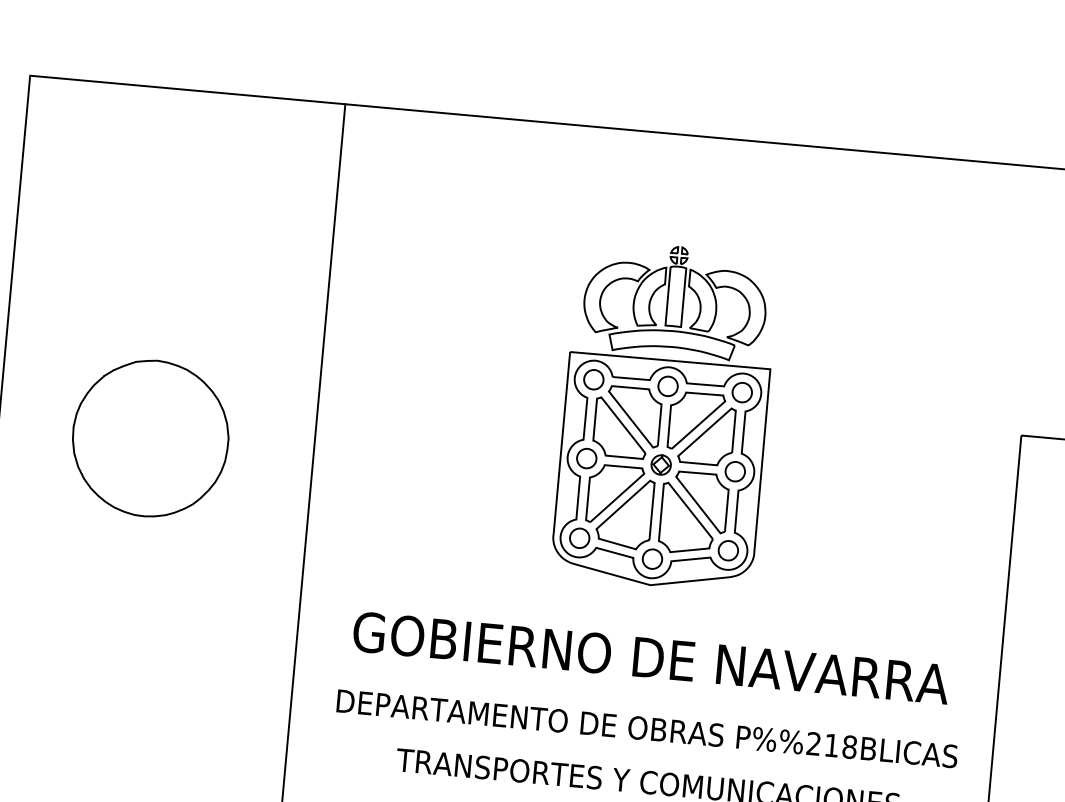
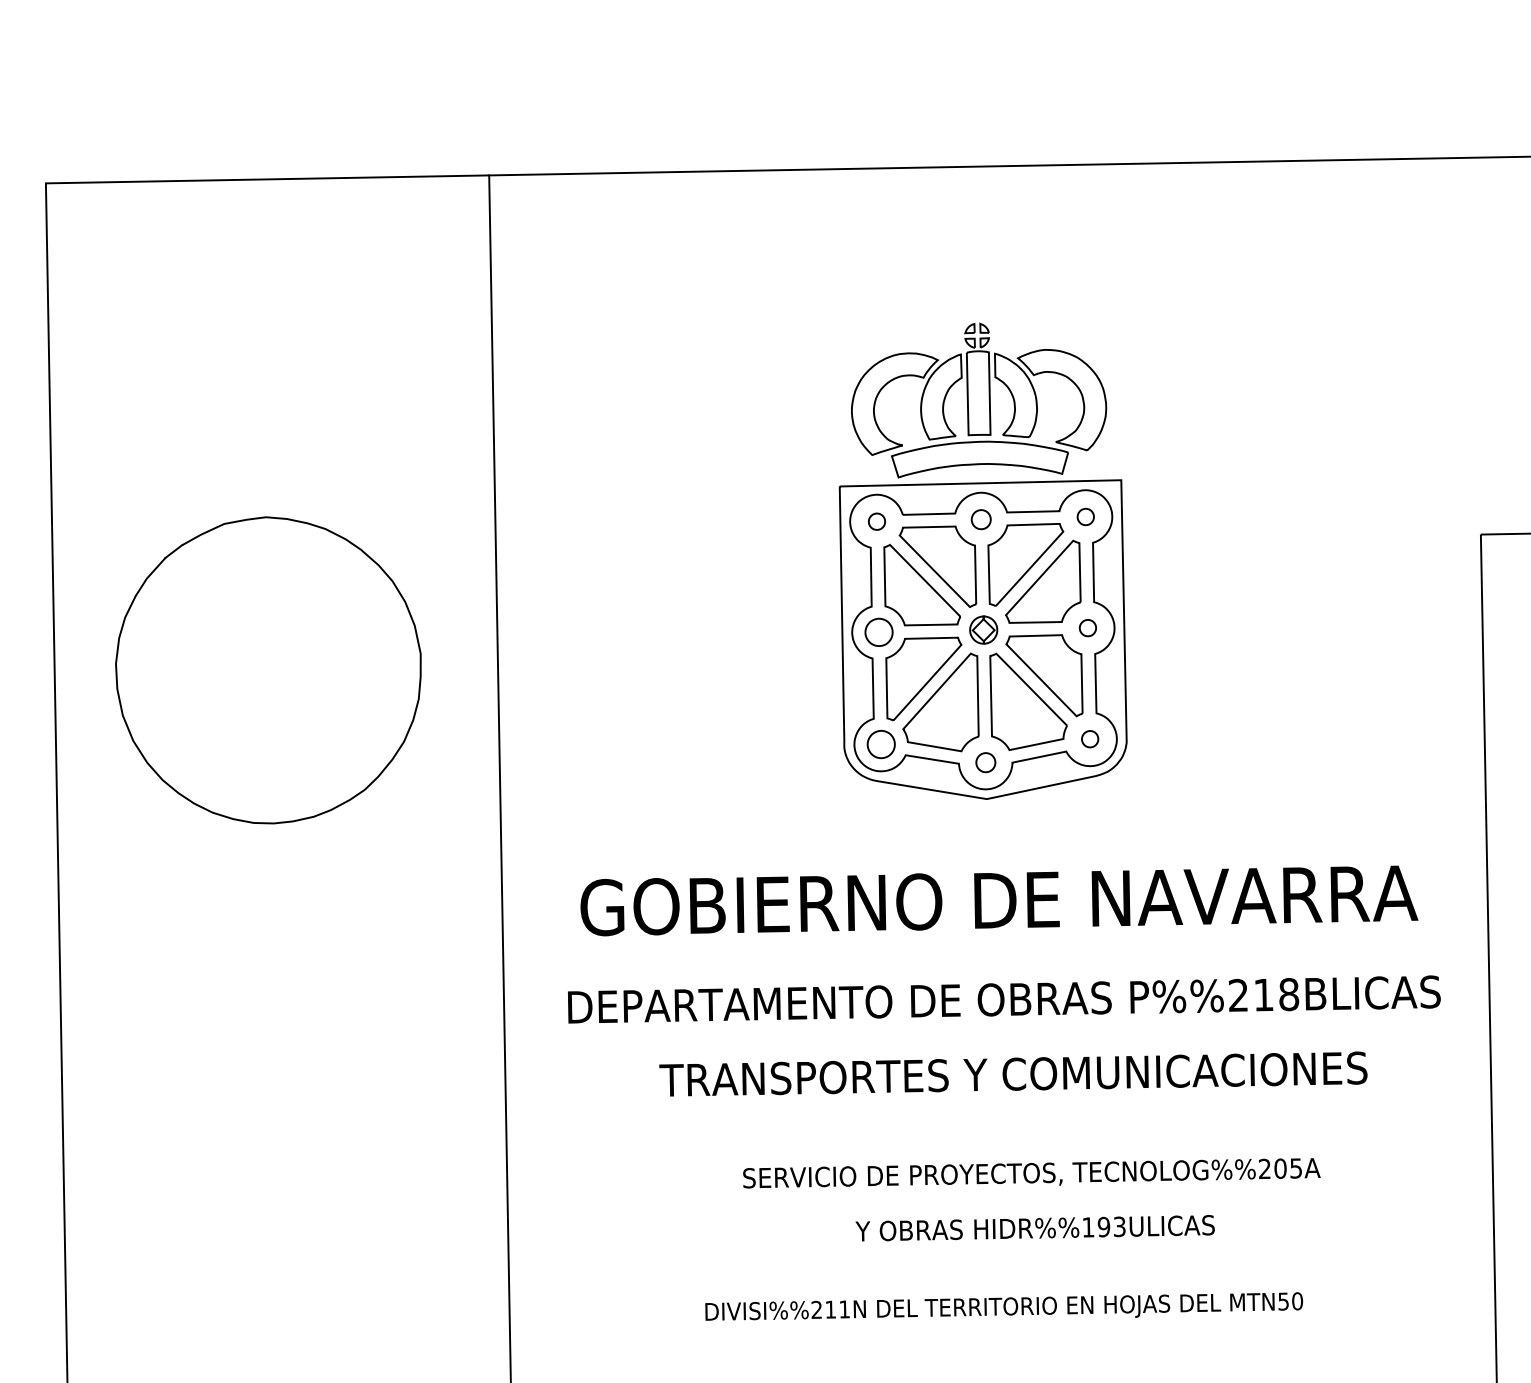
part: (593, 379) -> (876, 521), size x0.6
part: (667, 386) -> (980, 519), size x0.7
part: (742, 392) -> (1085, 516), size x0.6
part: (150, 438) -> (268, 670), size x1.4
part: (735, 471) -> (1087, 627), size x0.6
part: (727, 550) -> (1089, 738), size x0.6
part: (652, 559) -> (985, 762), size x0.7

